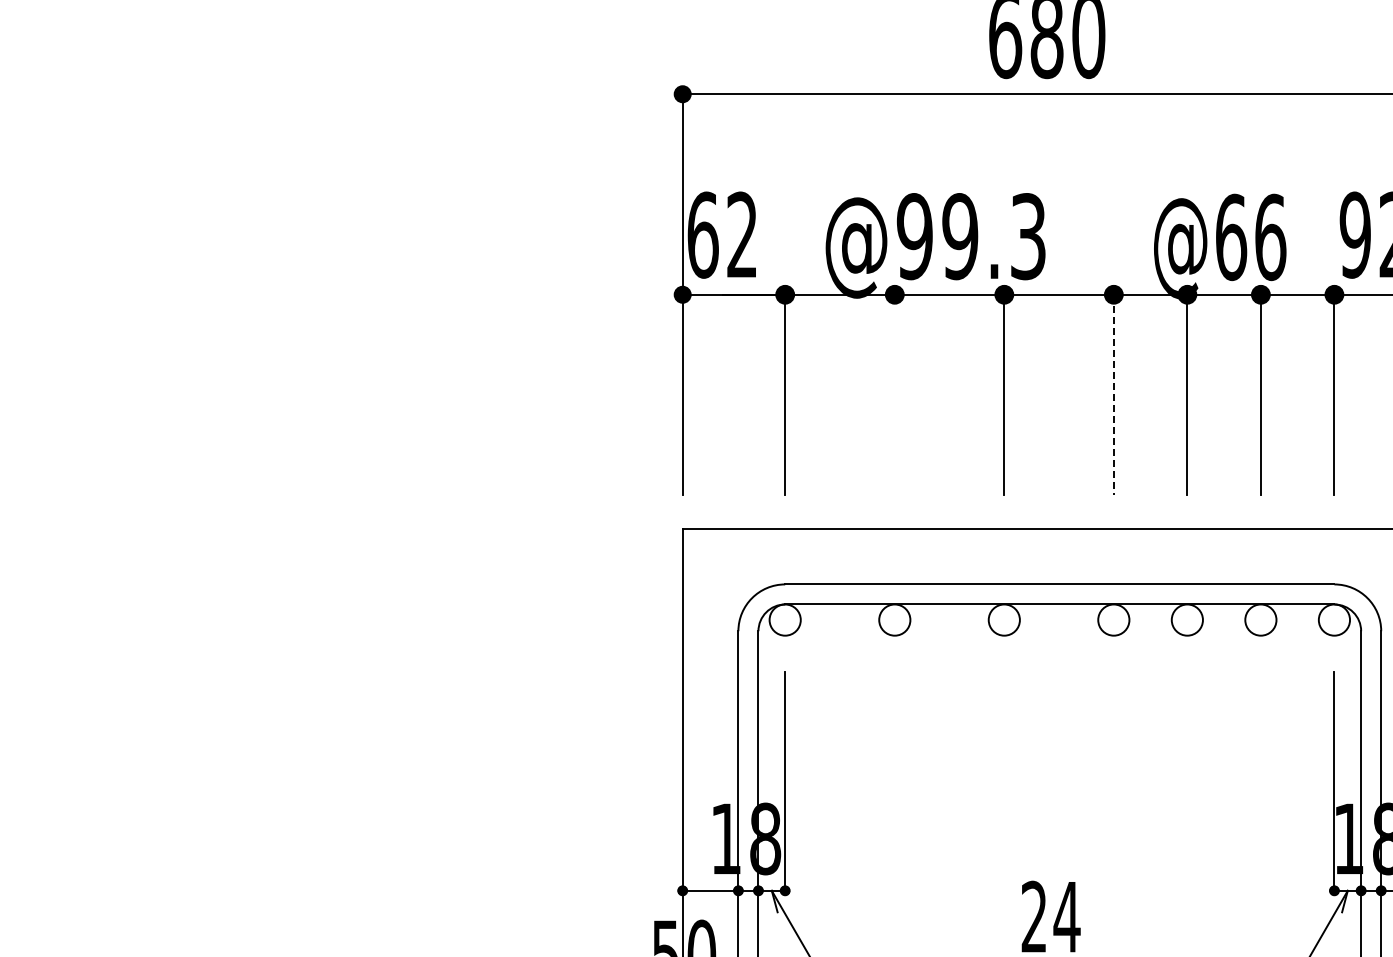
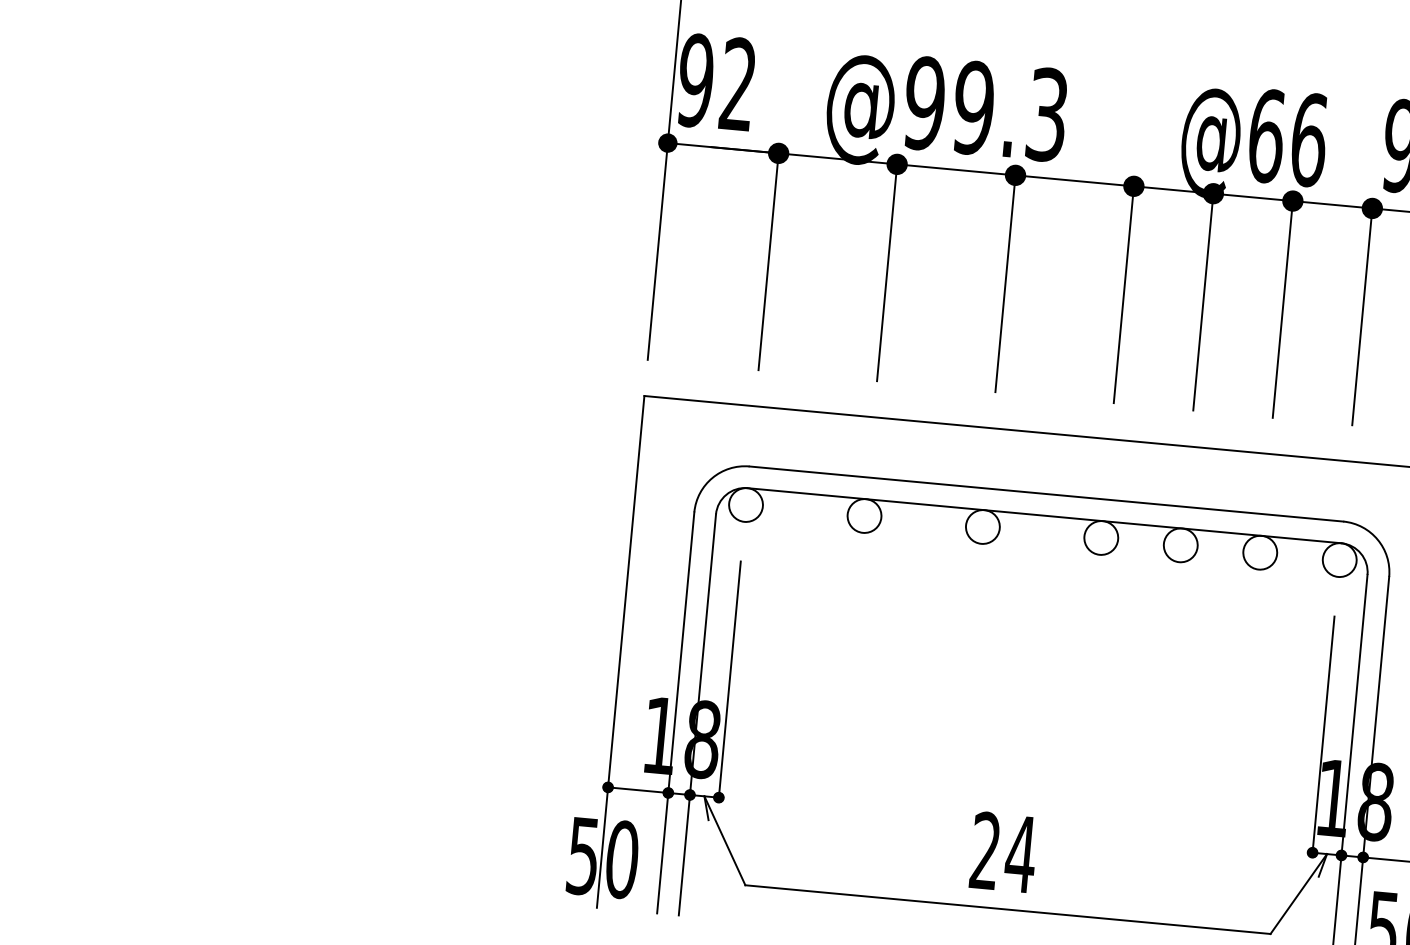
text: (702, 234) -> (695, 79), 62 -> 92
line: (894, 394) -> (886, 272), added
line: (1113, 395) -> (1123, 295), dashed -> solid

